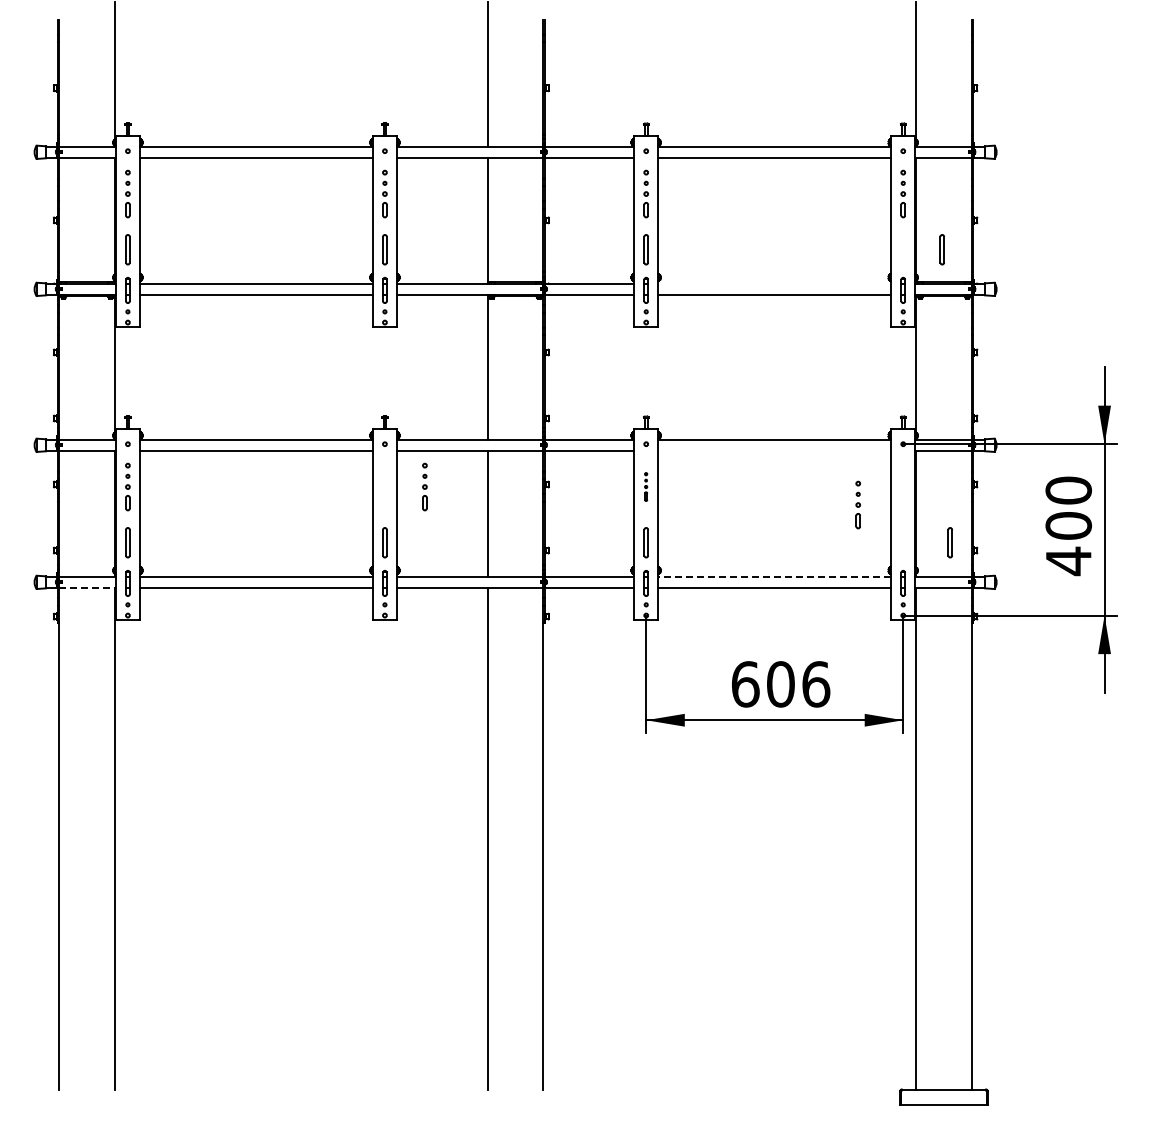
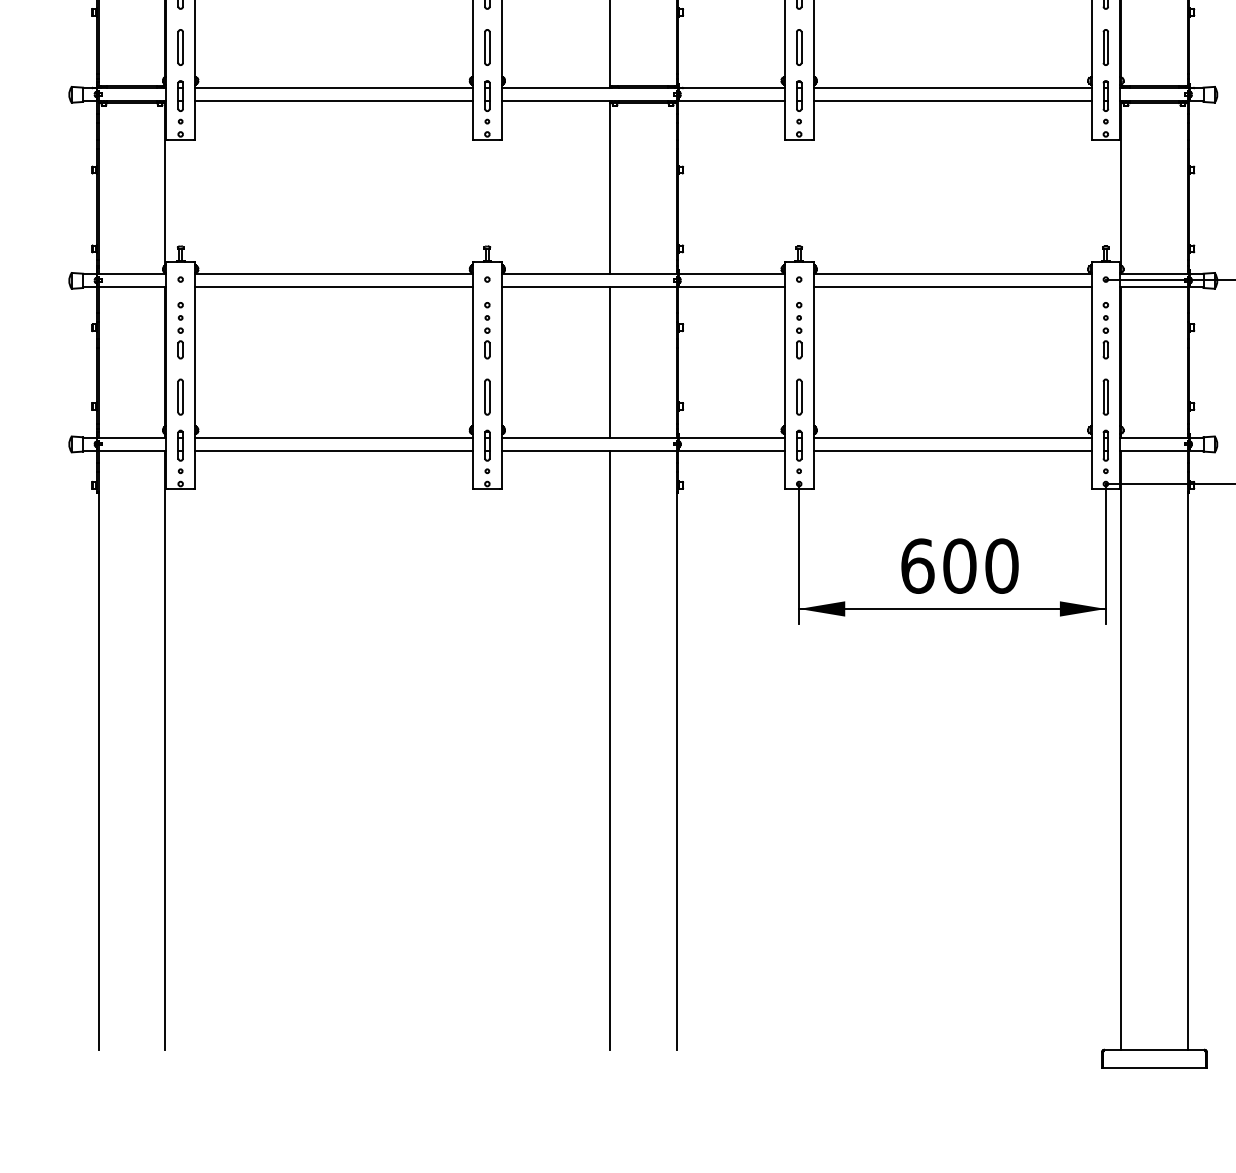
part: (941, 249) -> (1104, 47), moved
line: (774, 284) -> (952, 88), added
line: (774, 450) -> (952, 287), added
part: (424, 486) -> (486, 330), moved
part: (645, 486) -> (798, 330), size x1.67
part: (857, 504) -> (1104, 330), moved
part: (949, 542) -> (1104, 396), moved
line: (774, 577) -> (952, 438), dashed -> solid
line: (88, 587) -> (133, 450), dashed -> solid
text: (816, 684) -> (1002, 566), 606 -> 600

